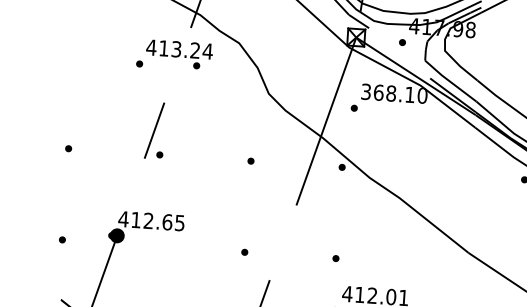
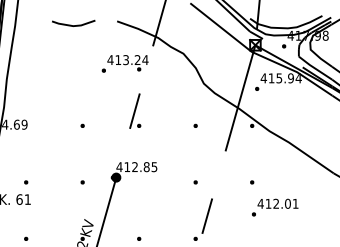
text: (173, 54) -> (124, 63), moved
text: (393, 93) -> (280, 78), 368.10 -> 415.94
text: (167, 221) -> (146, 166), 412.65 -> 412.85

